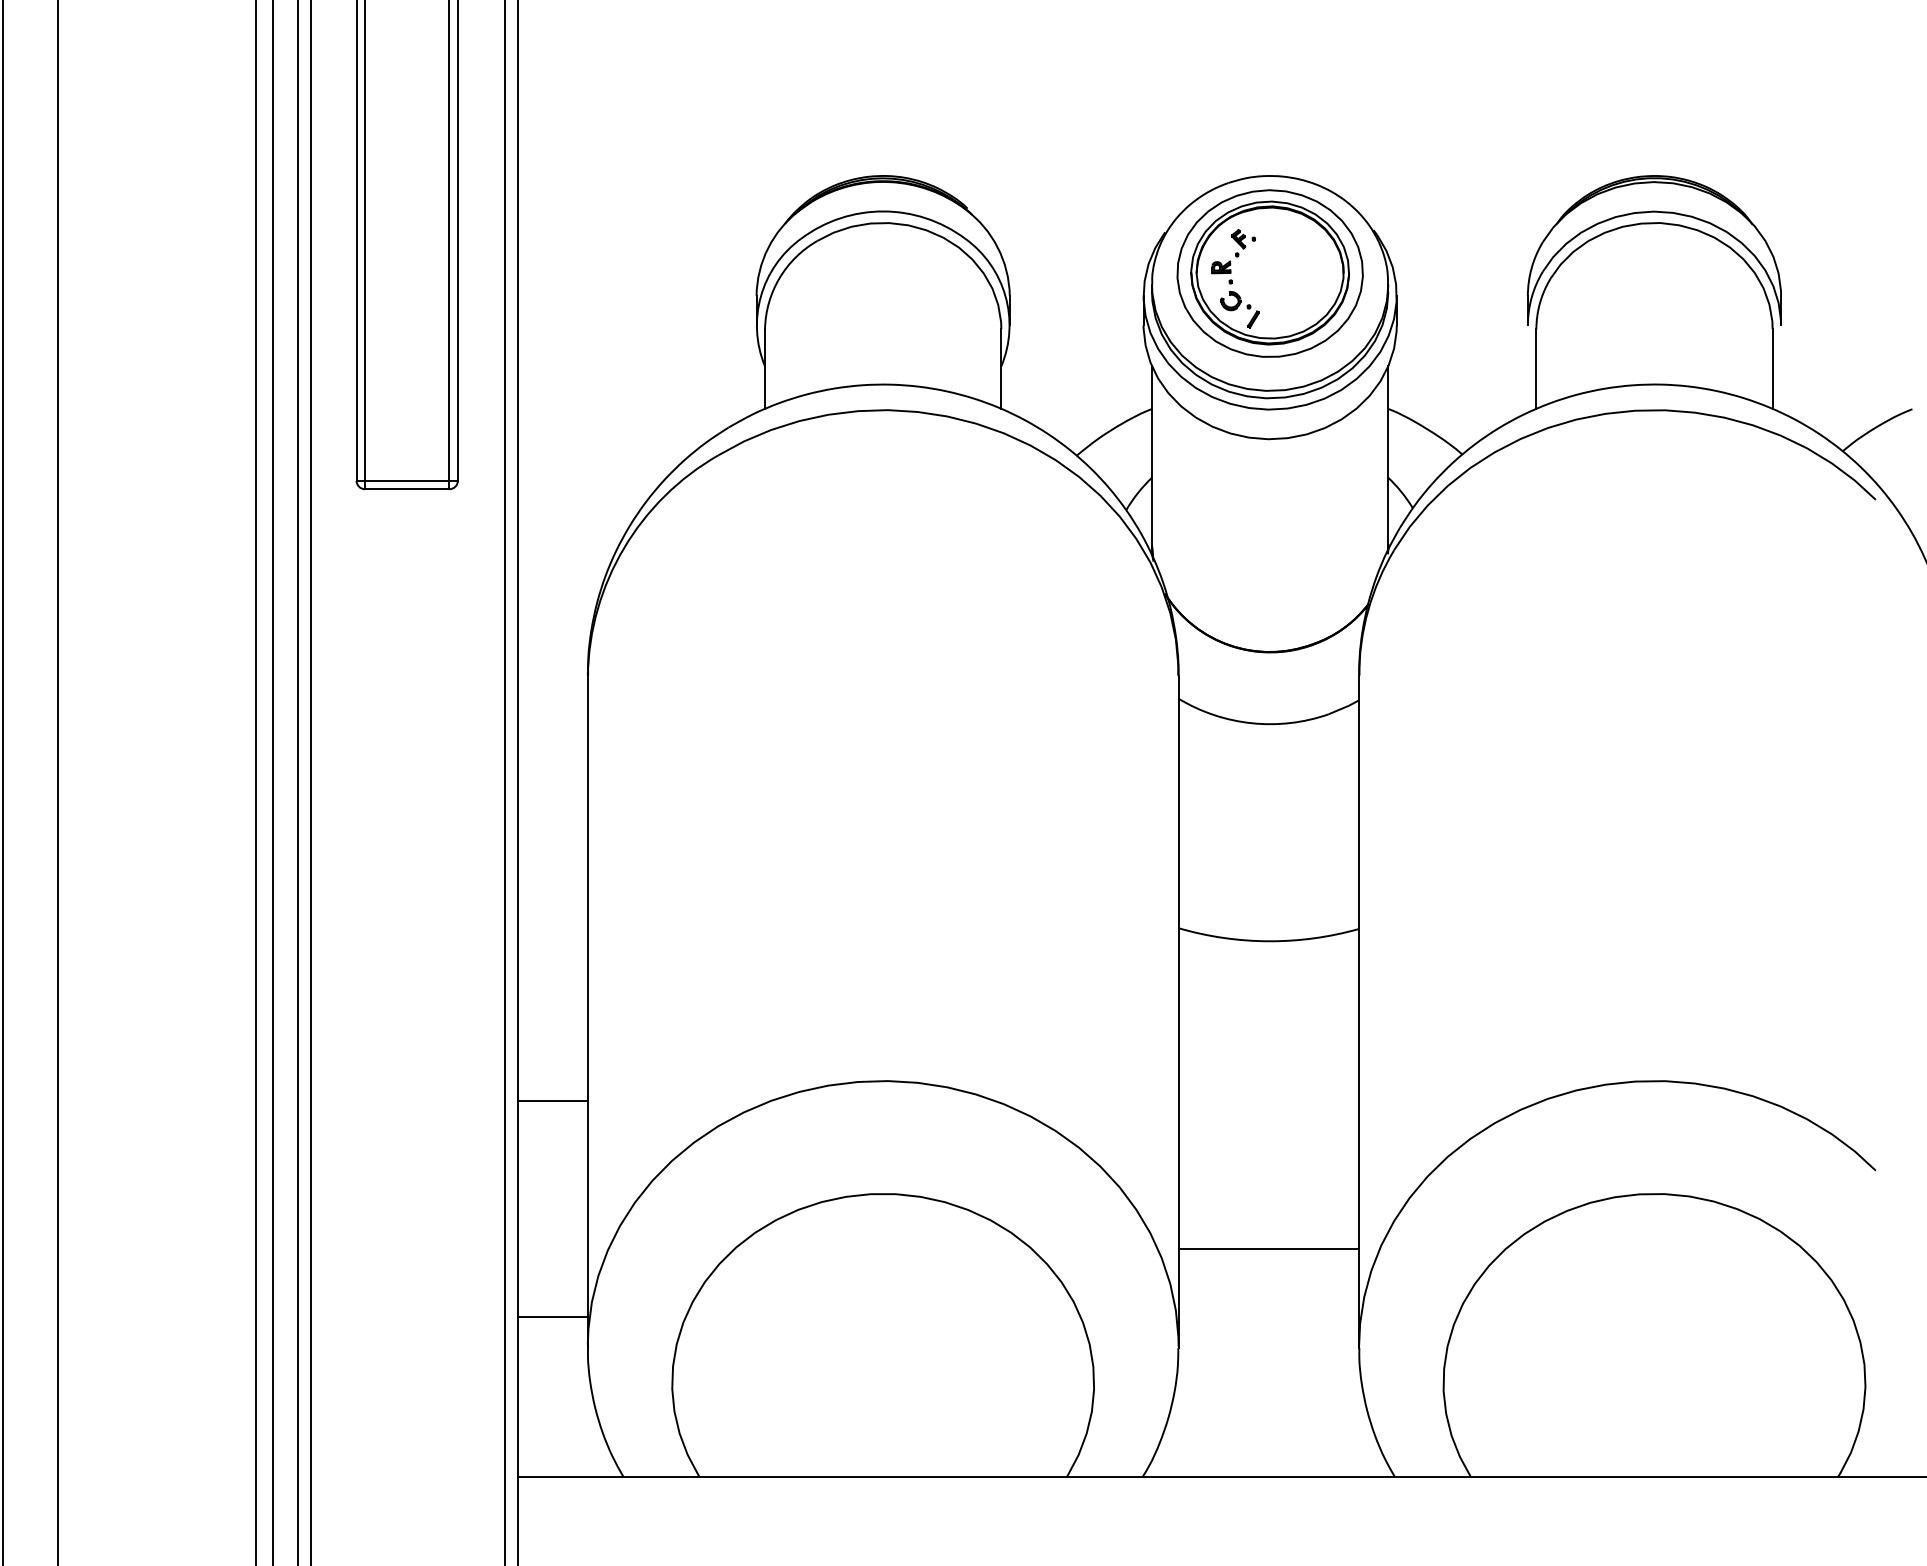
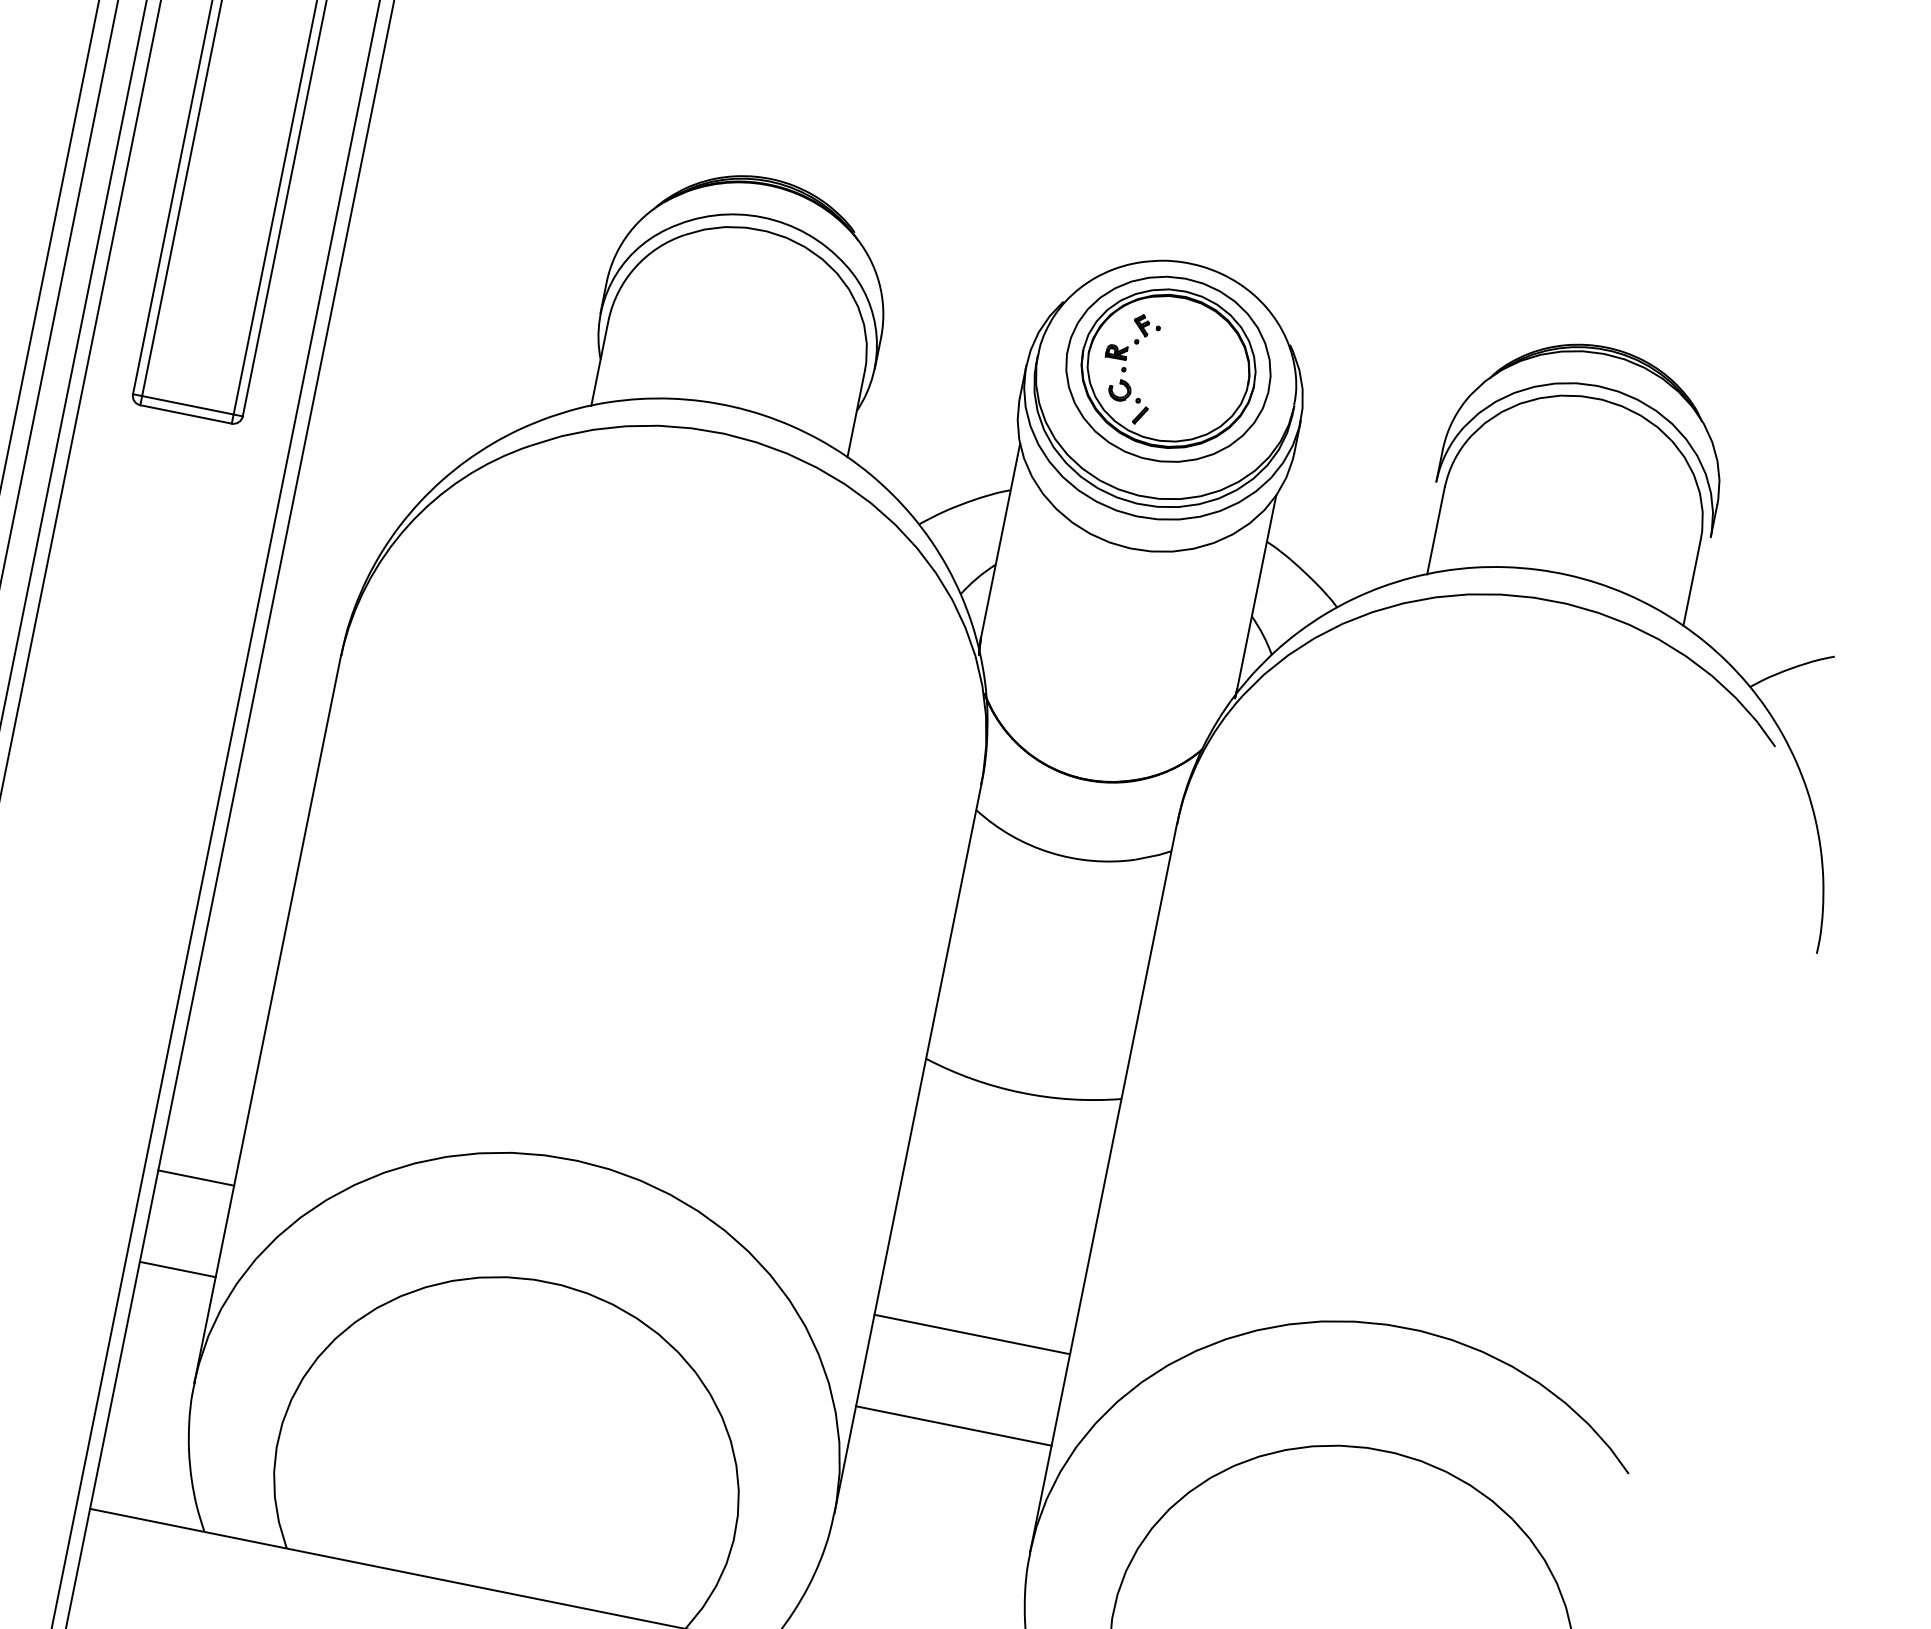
line: (552, 1101) -> (195, 1178), moved
line: (1268, 1164) -> (971, 1334), added
line: (552, 1316) -> (177, 1269), moved

